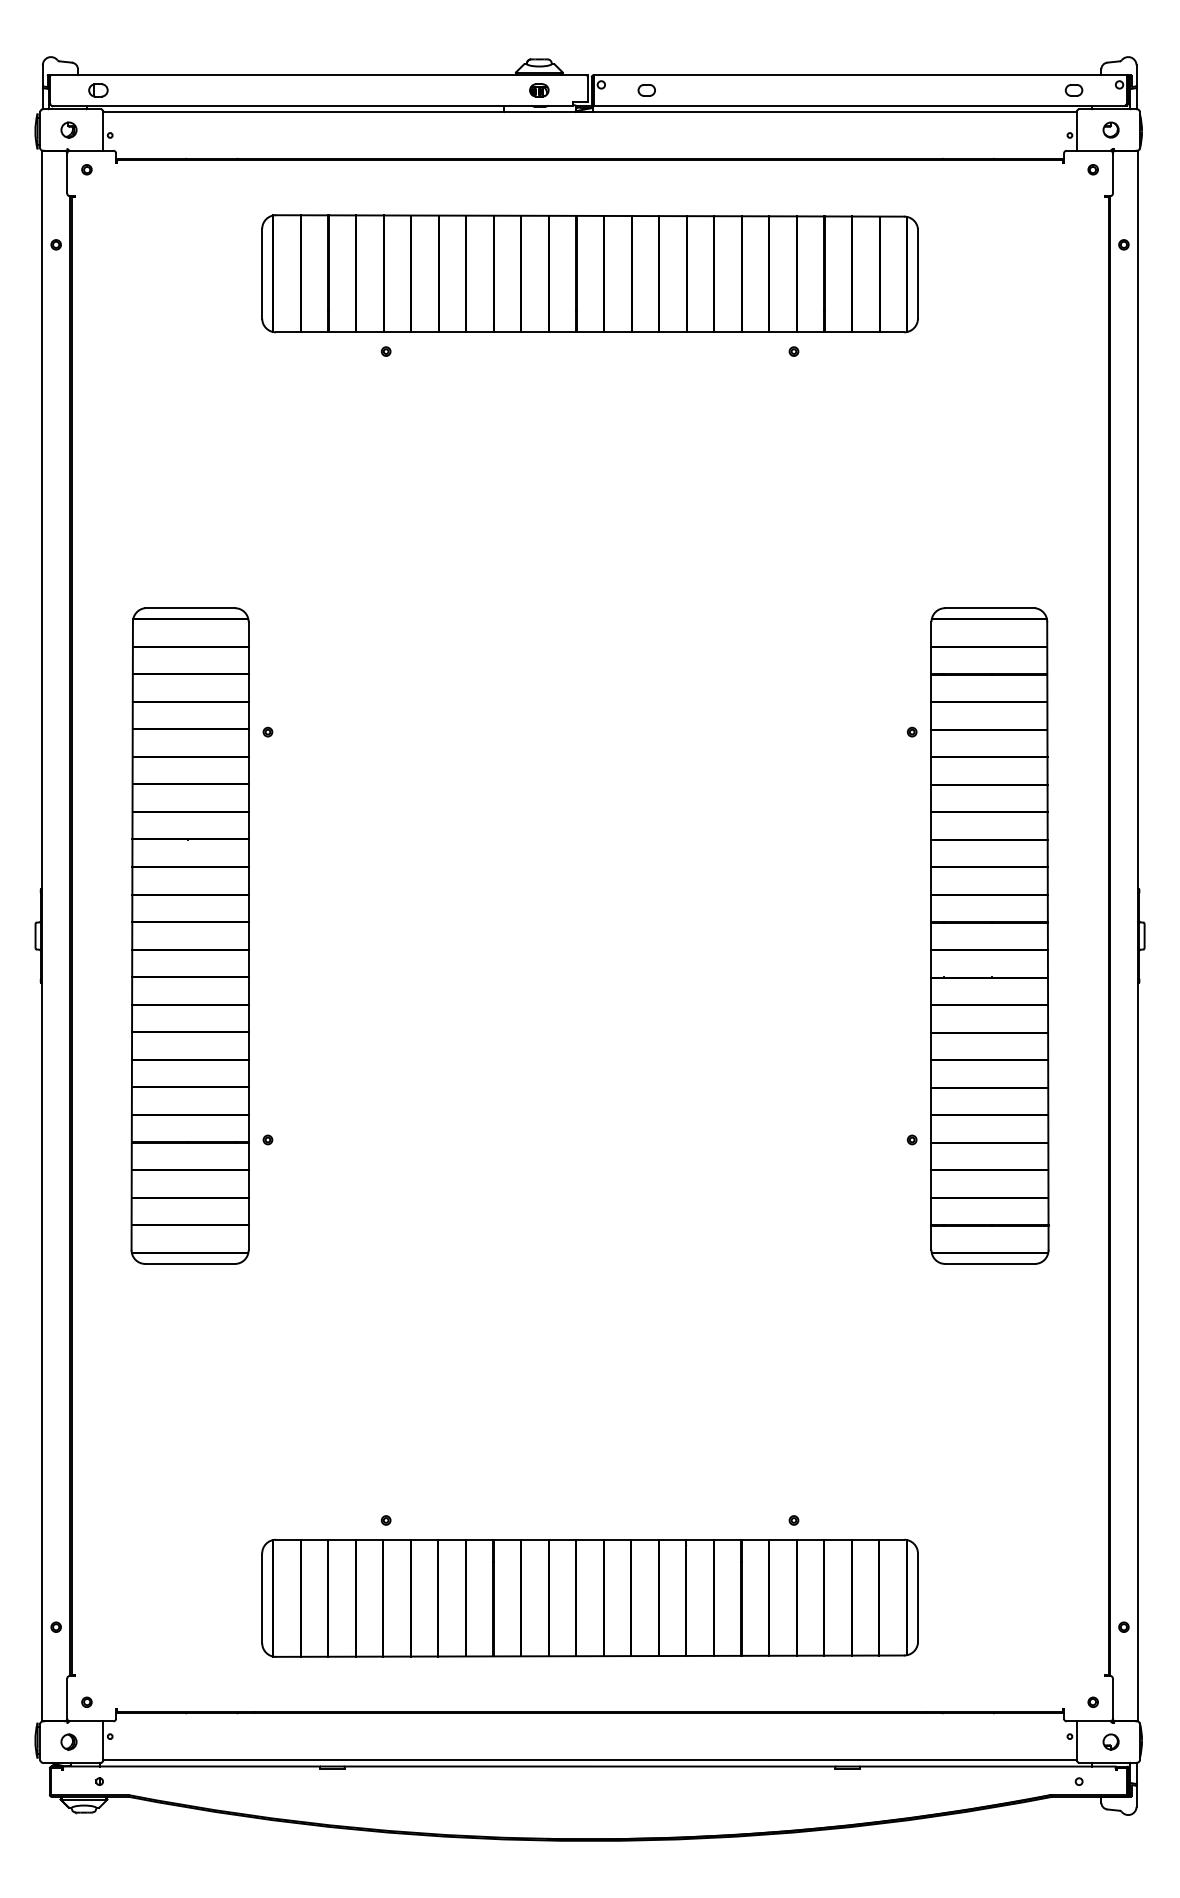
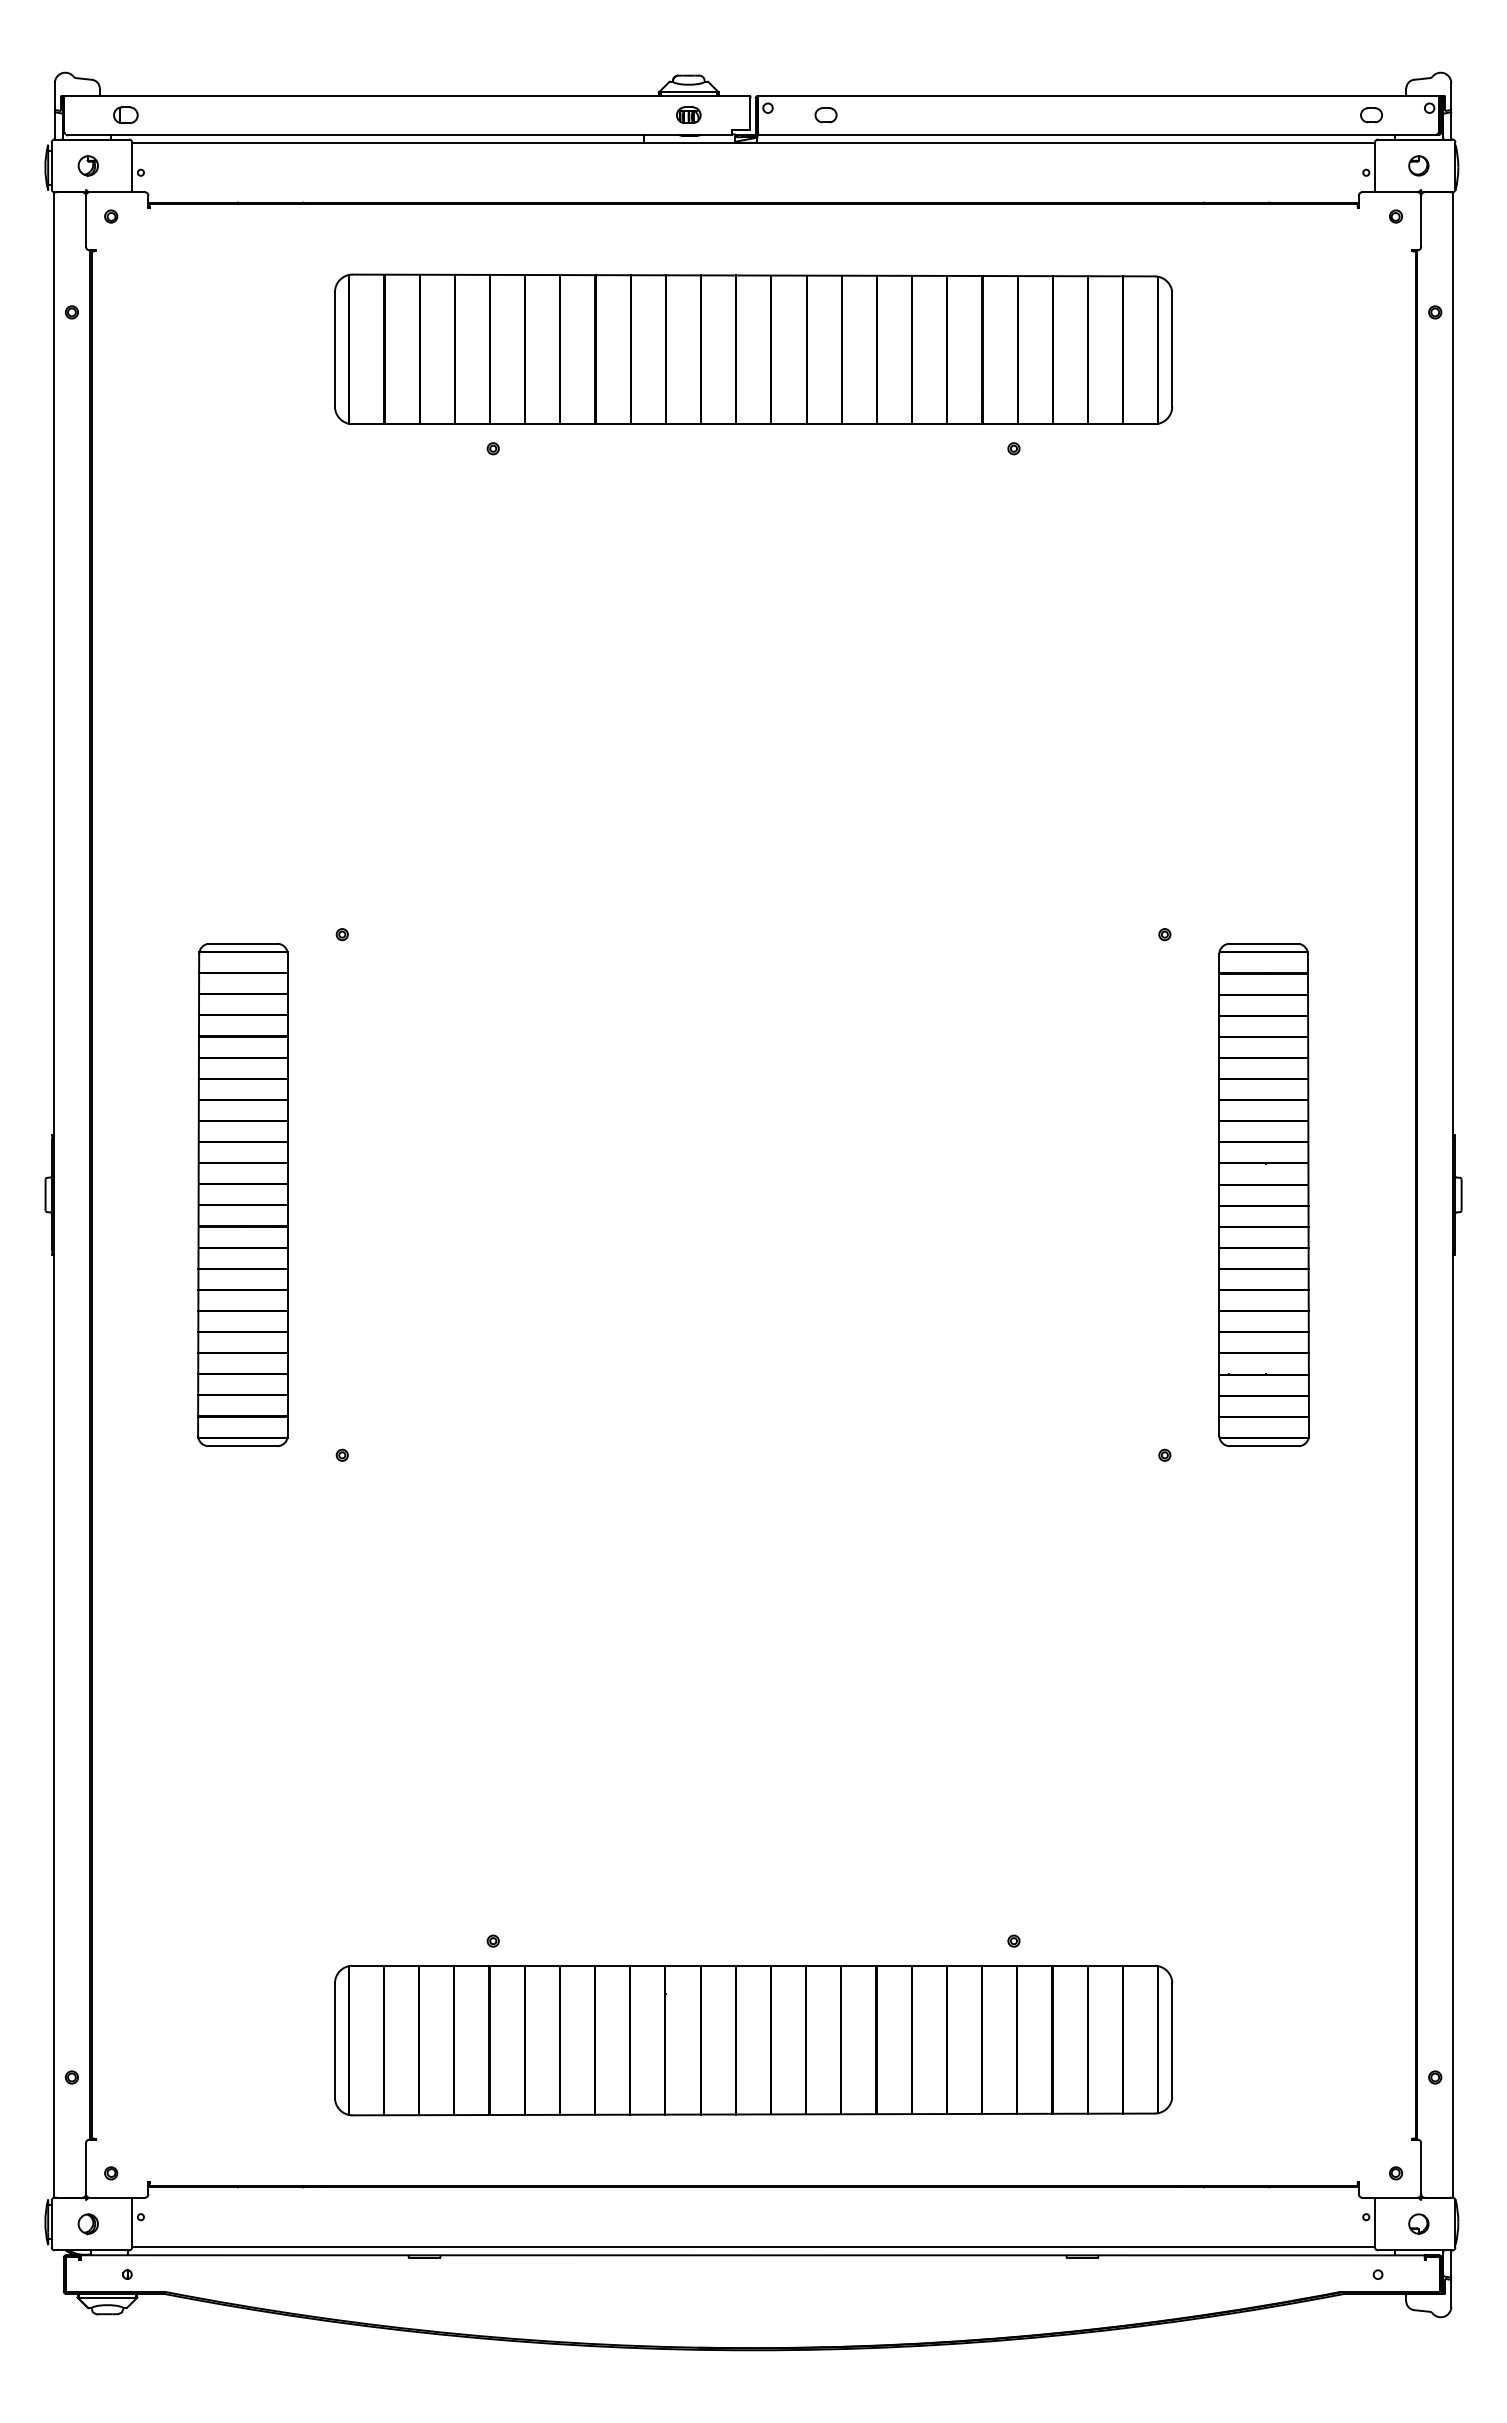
part: (189, 935) -> (242, 1194), size x0.6
part: (989, 935) -> (1263, 1194), size x0.6

